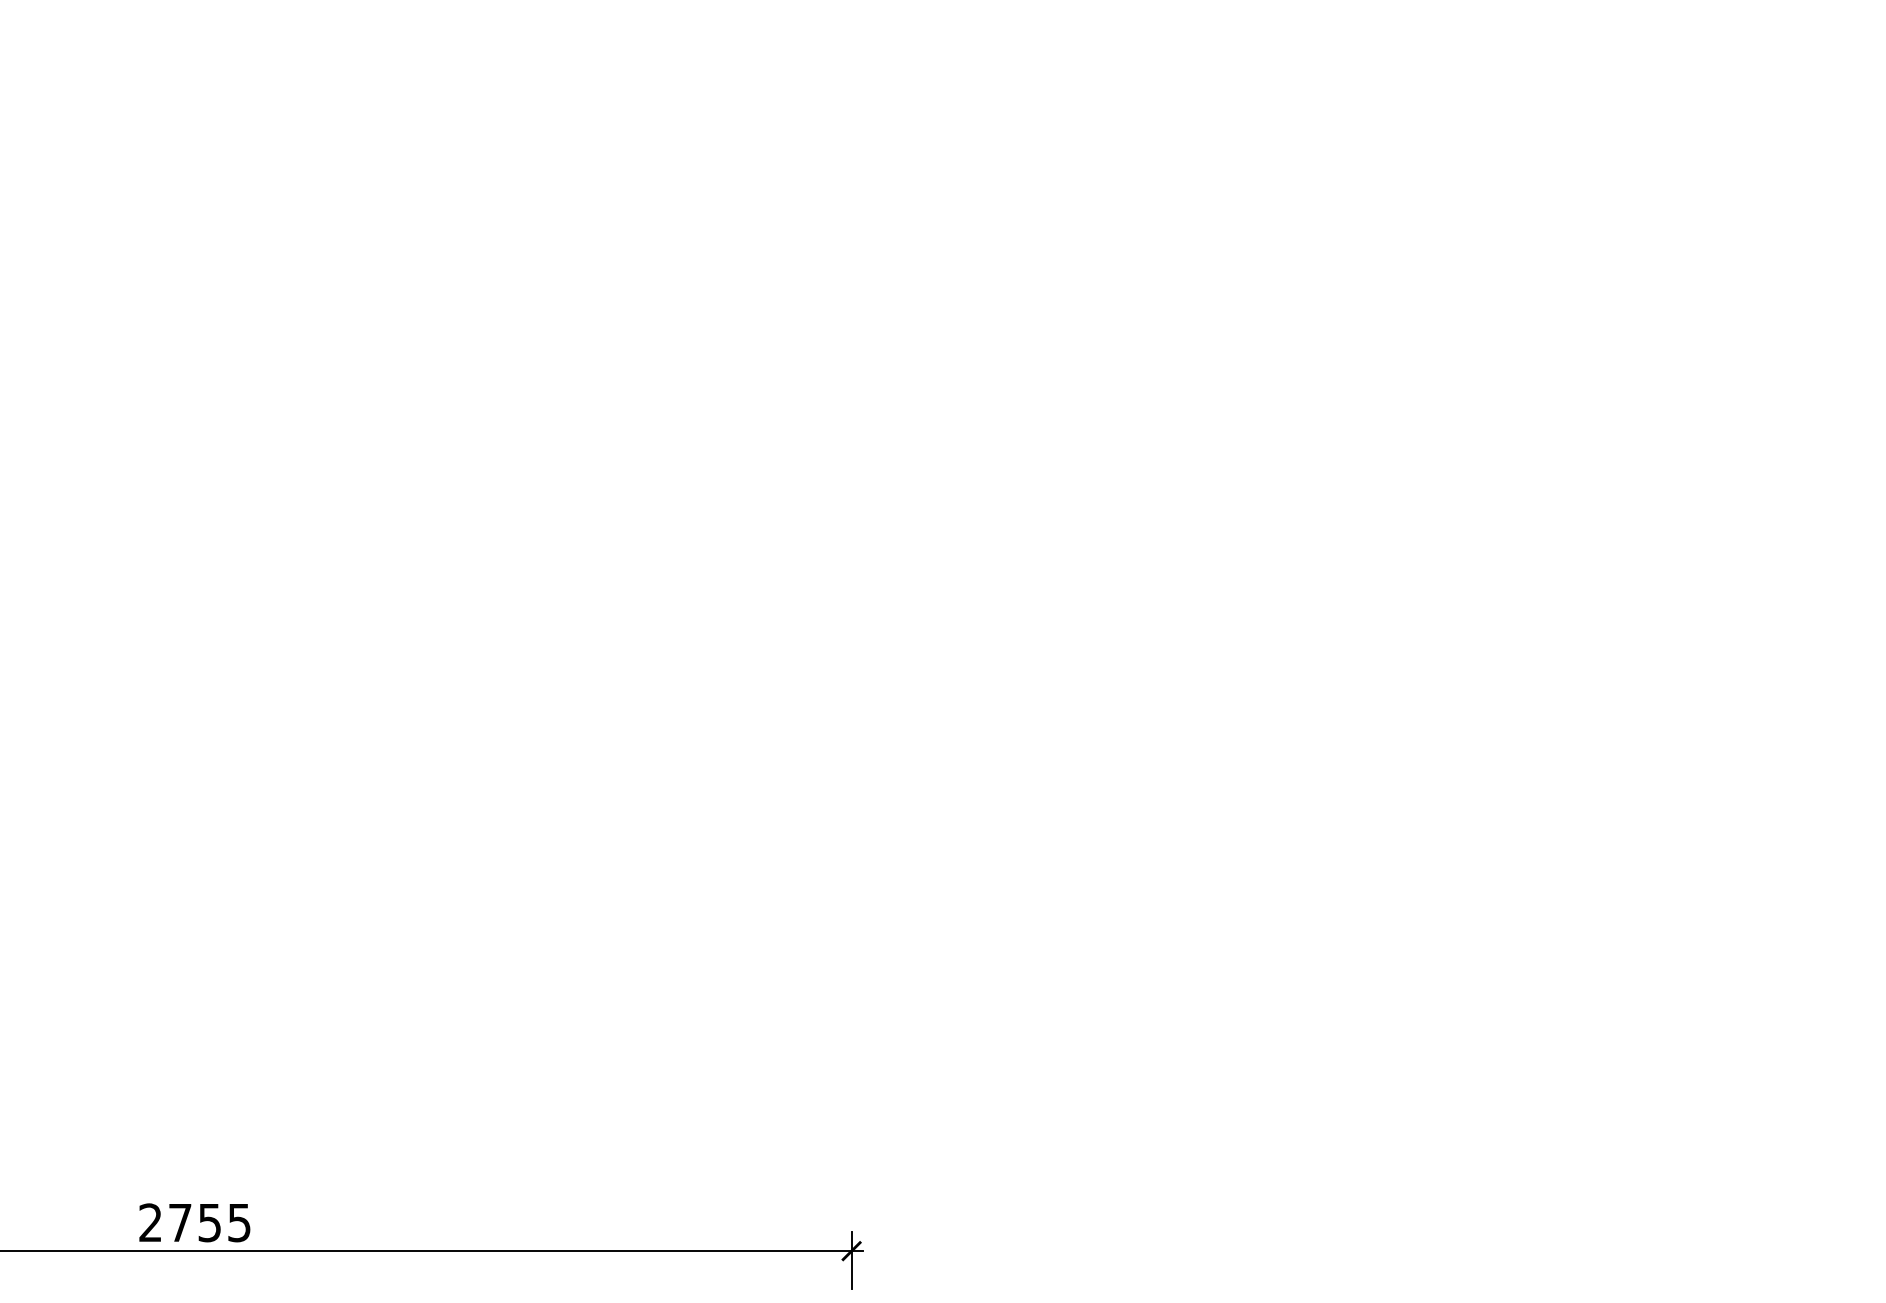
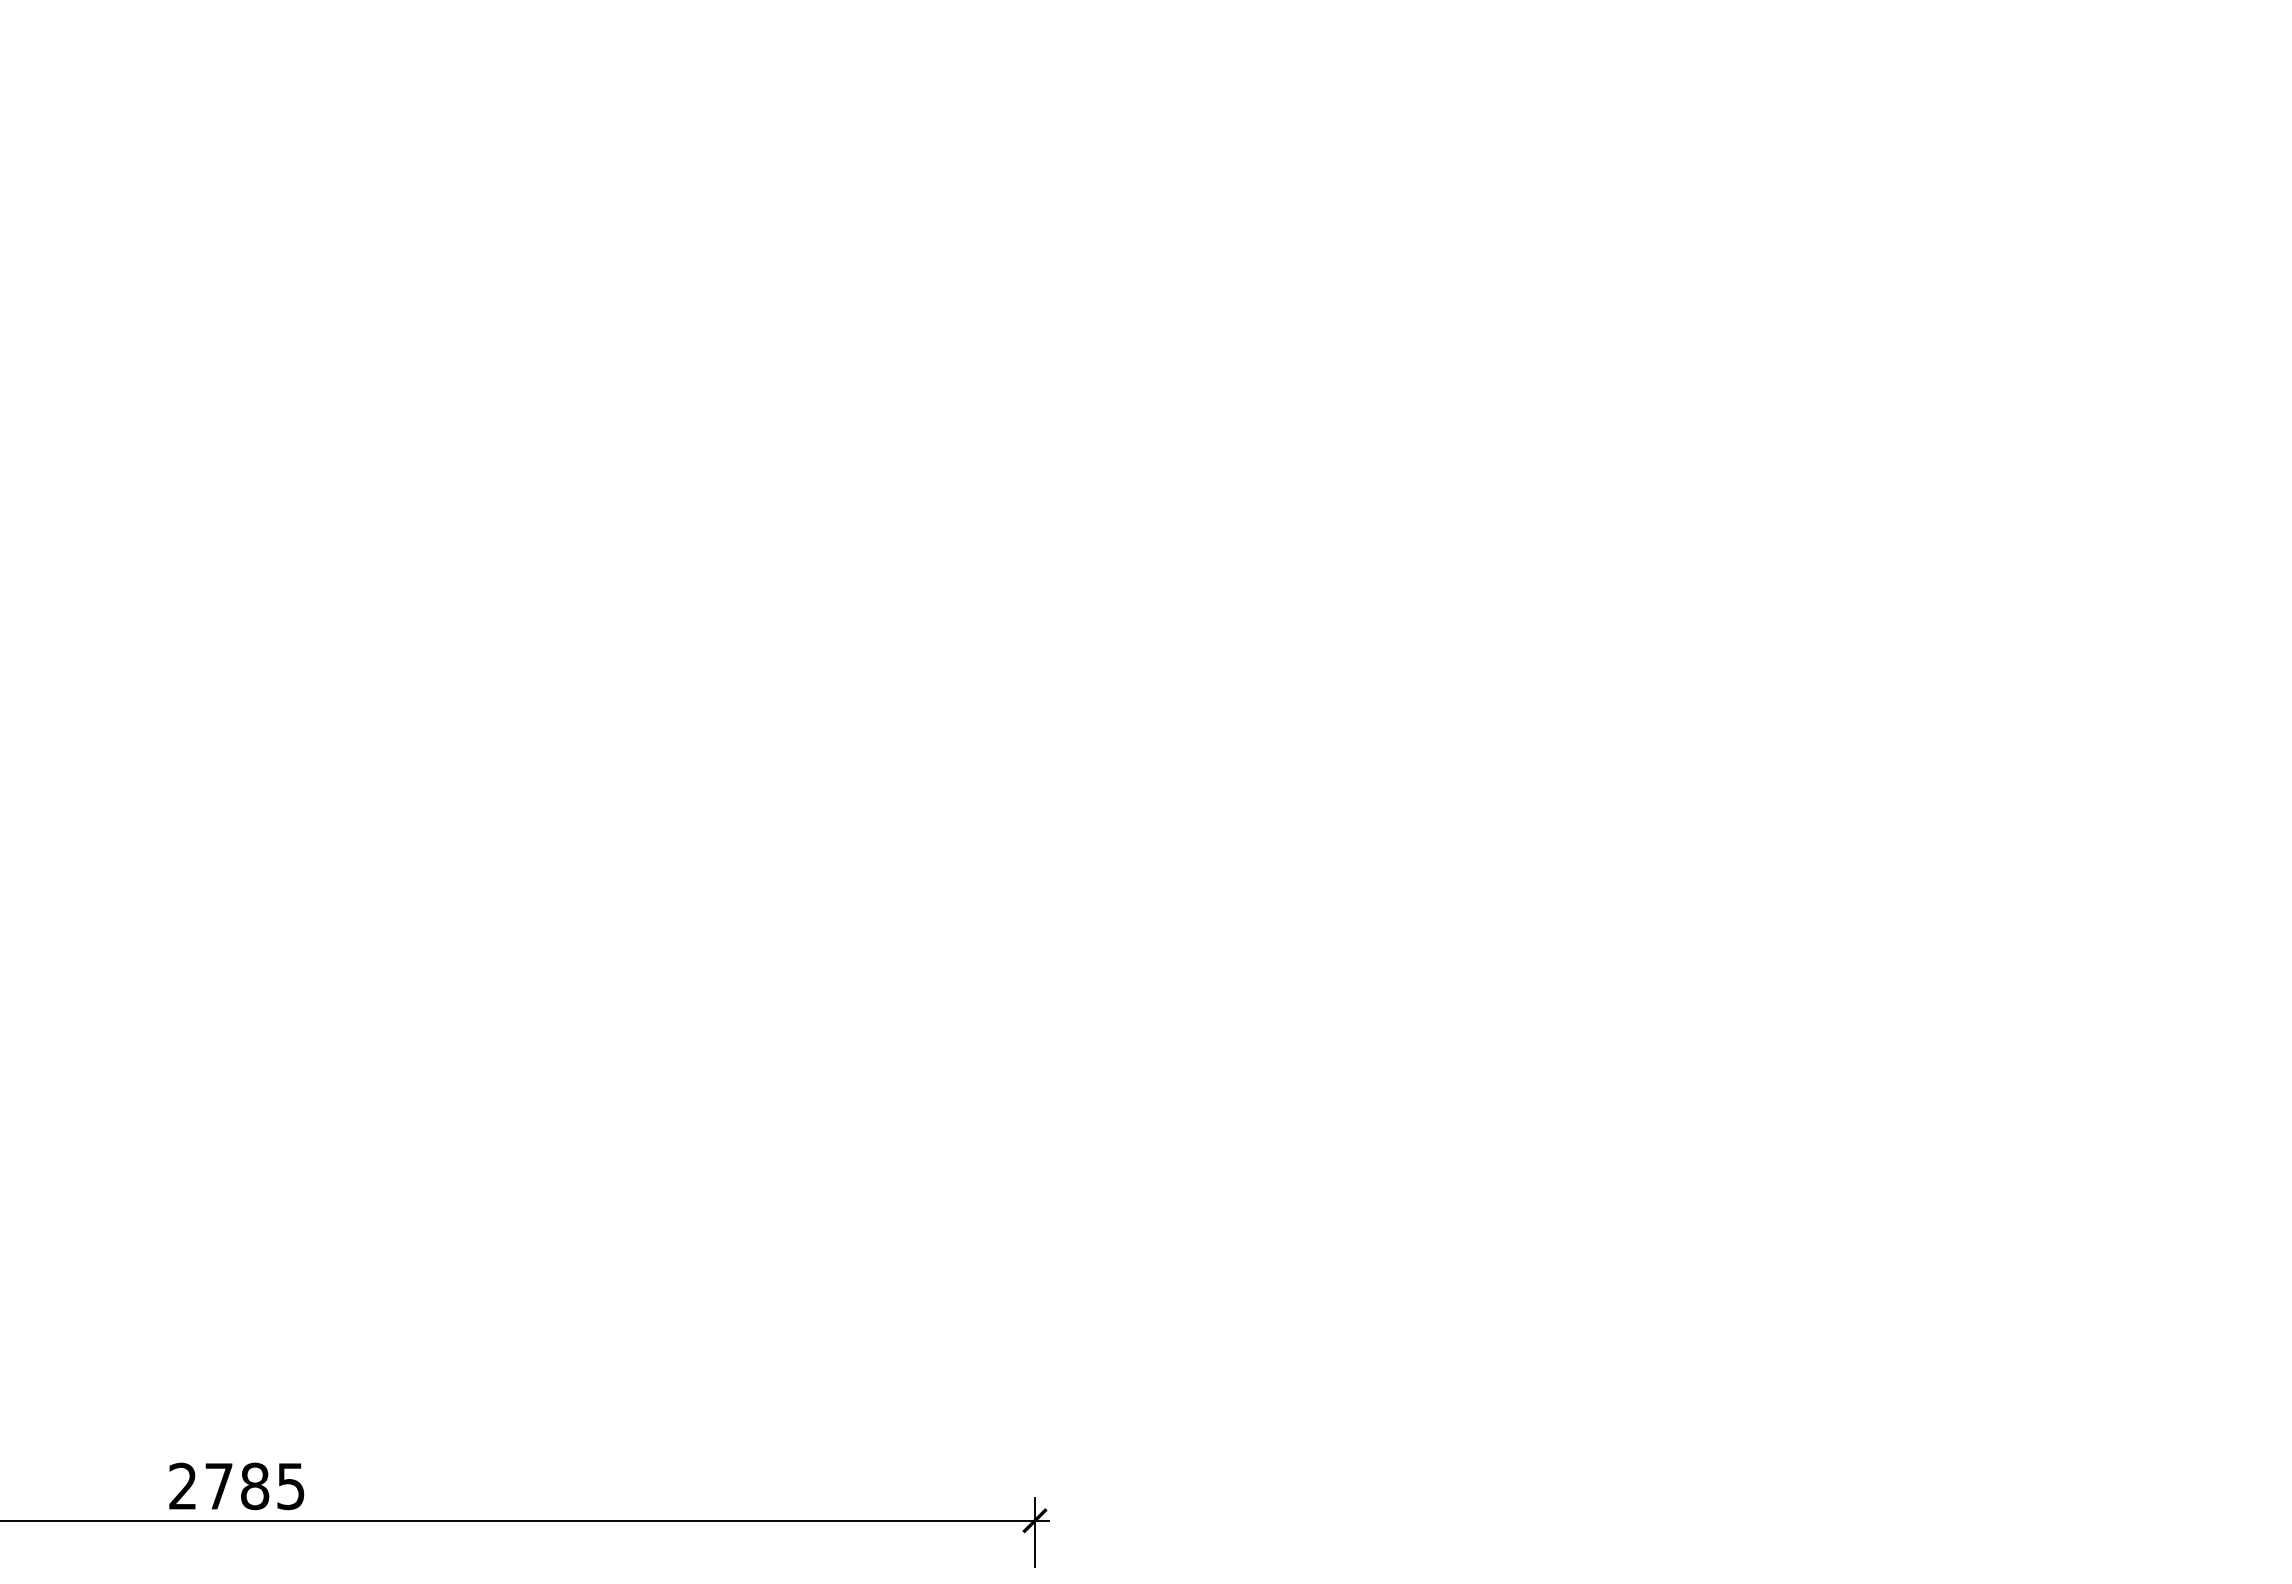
text: (210, 1222) -> (255, 1486), 2755 -> 2785

